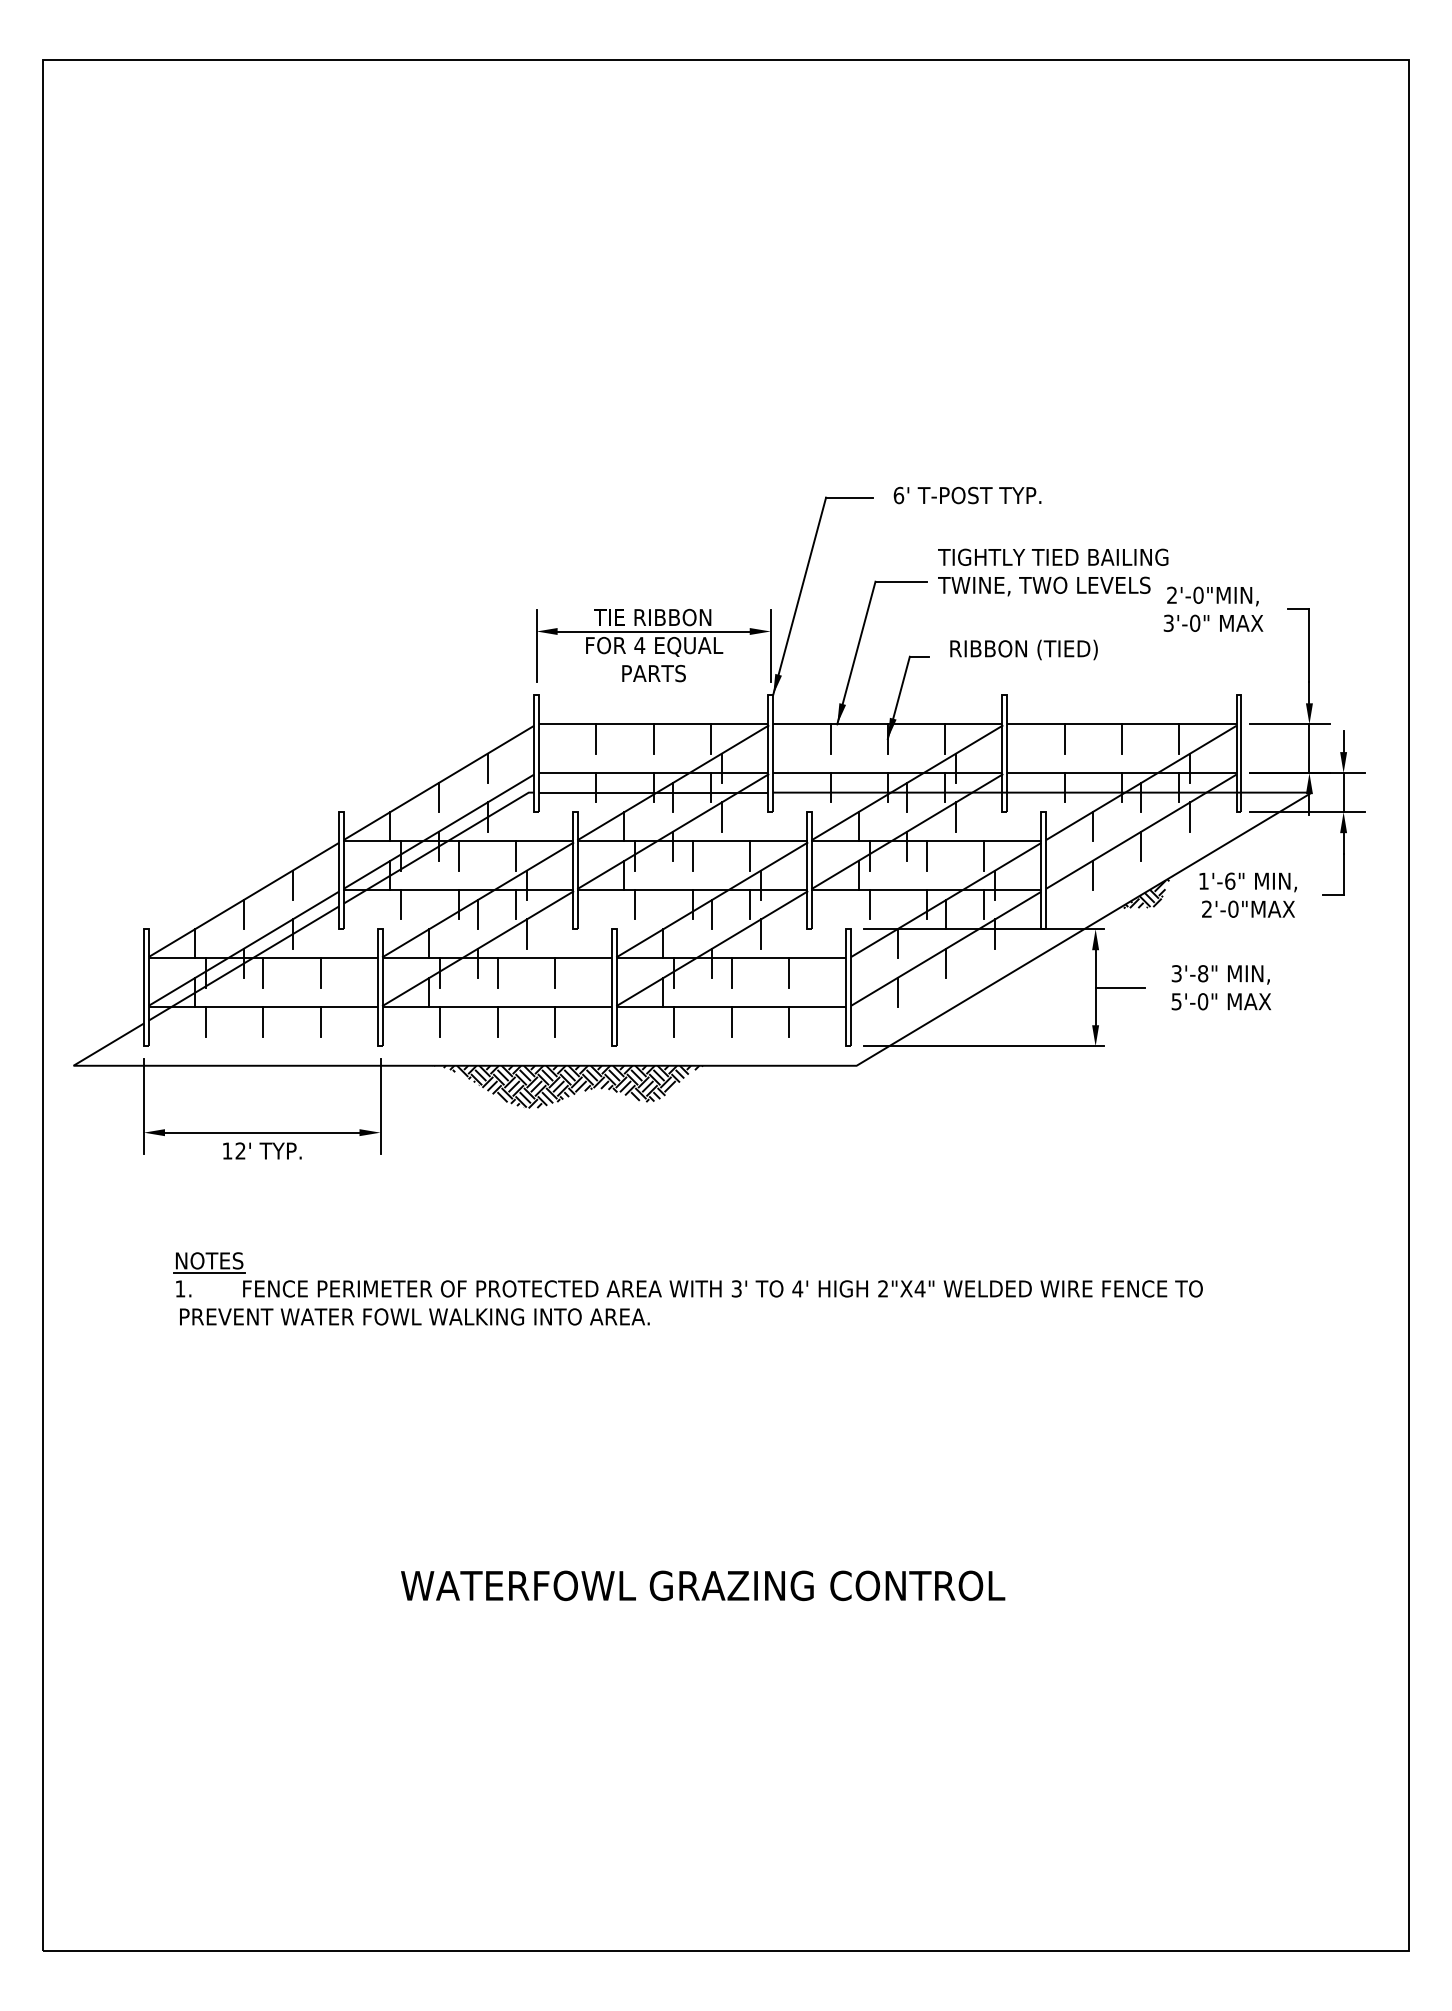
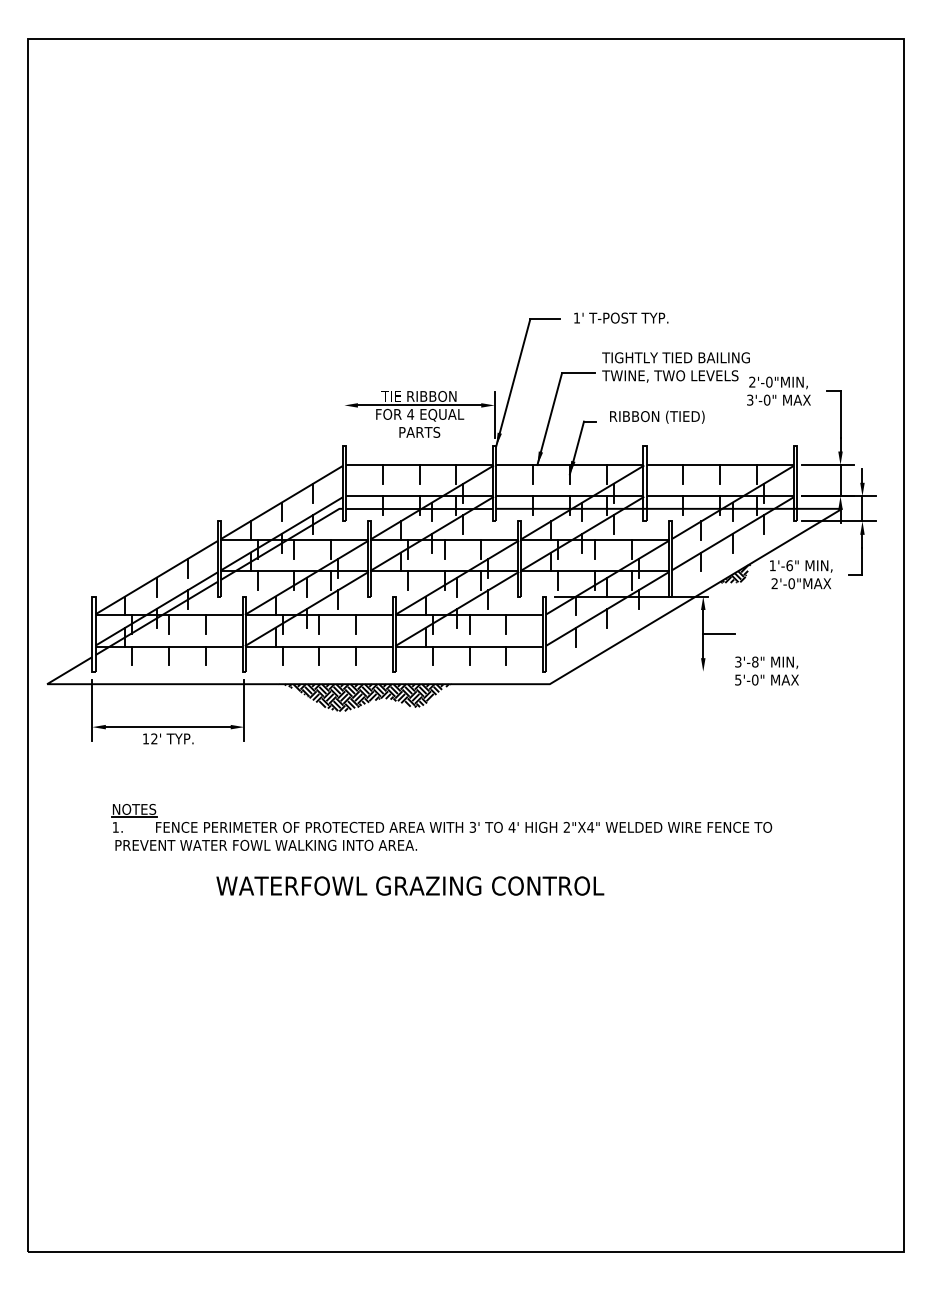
text: (898, 494) -> (576, 317), 6' -> 1'
line: (536, 645) -> (344, 414), removed
text: (1220, 986) -> (766, 670), moved
line: (983, 1046) -> (631, 671), removed
text: (703, 1585) -> (410, 885), moved

